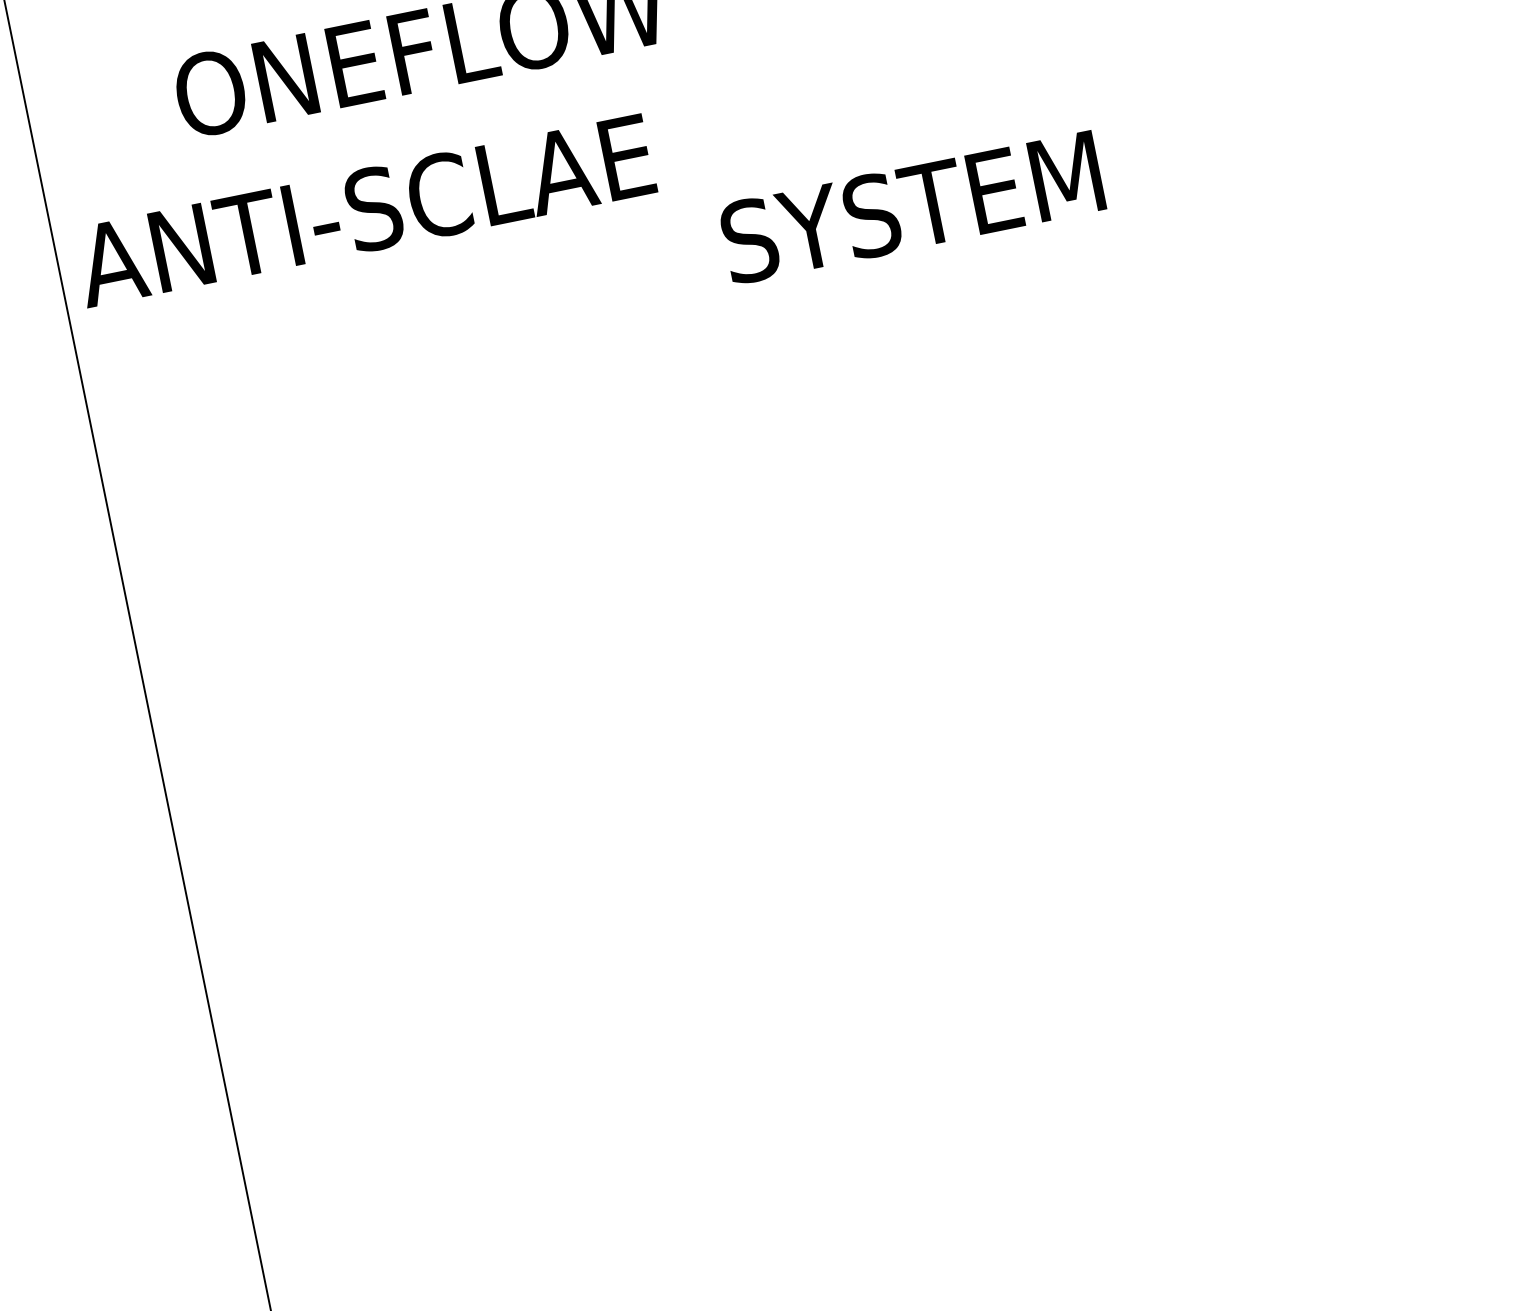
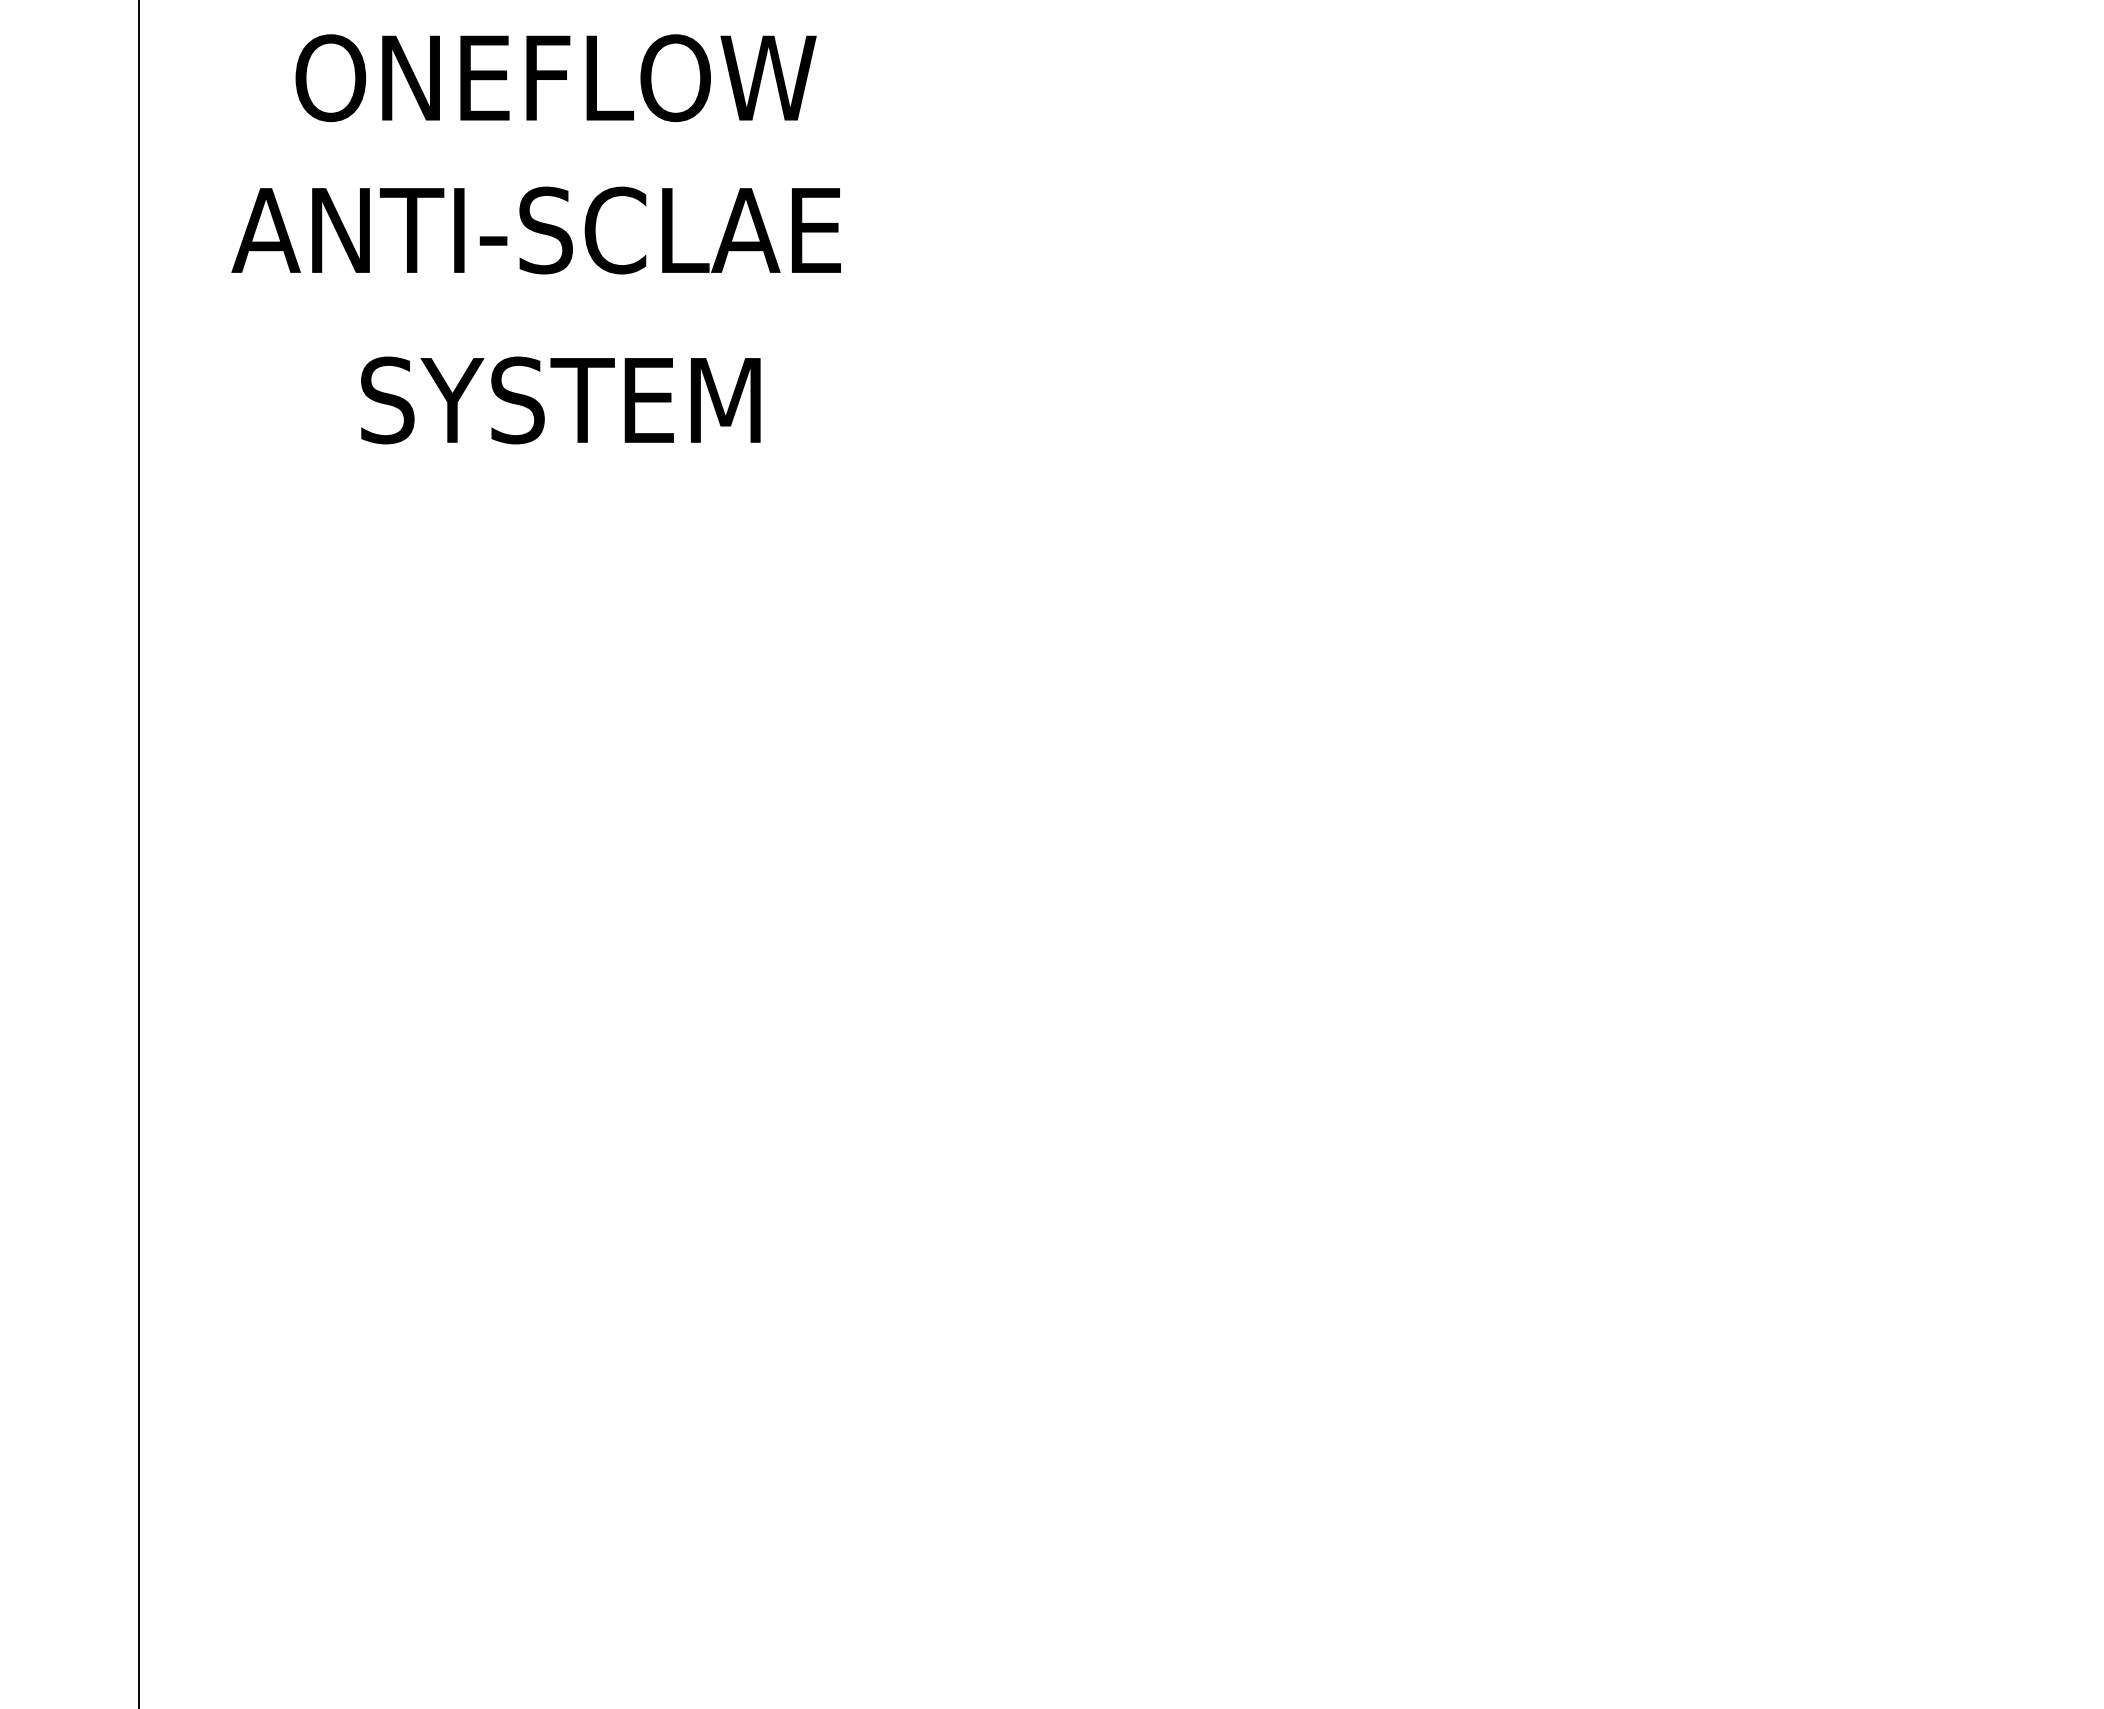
text: (911, 207) -> (560, 400), moved
text: (364, 210) -> (535, 230), moved

